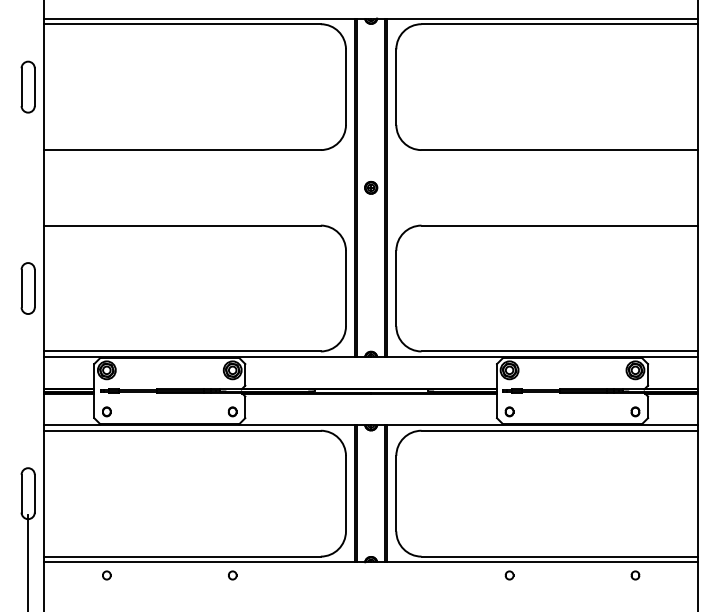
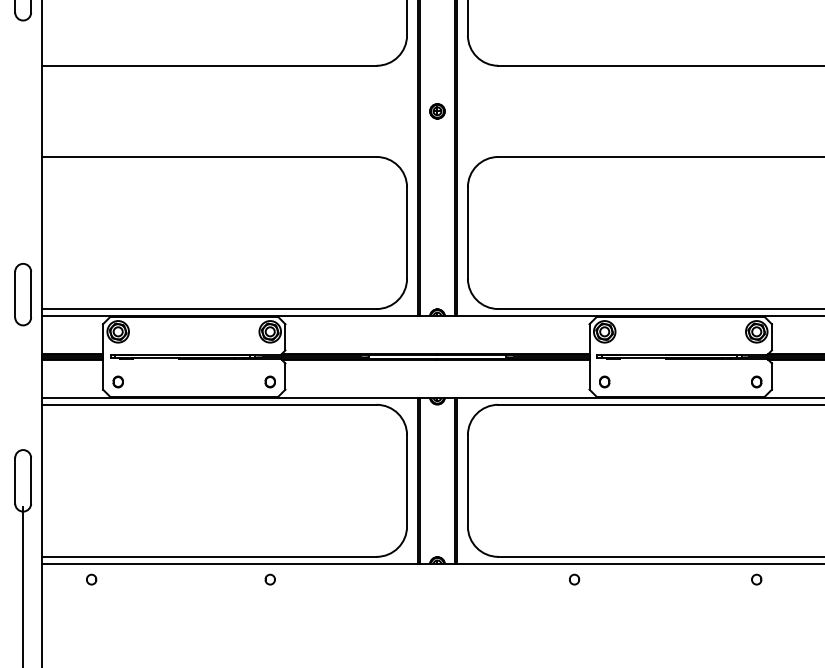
part: (27, 288) -> (22, 294), moved
part: (106, 575) -> (91, 579), moved
part: (509, 575) -> (574, 579), moved

